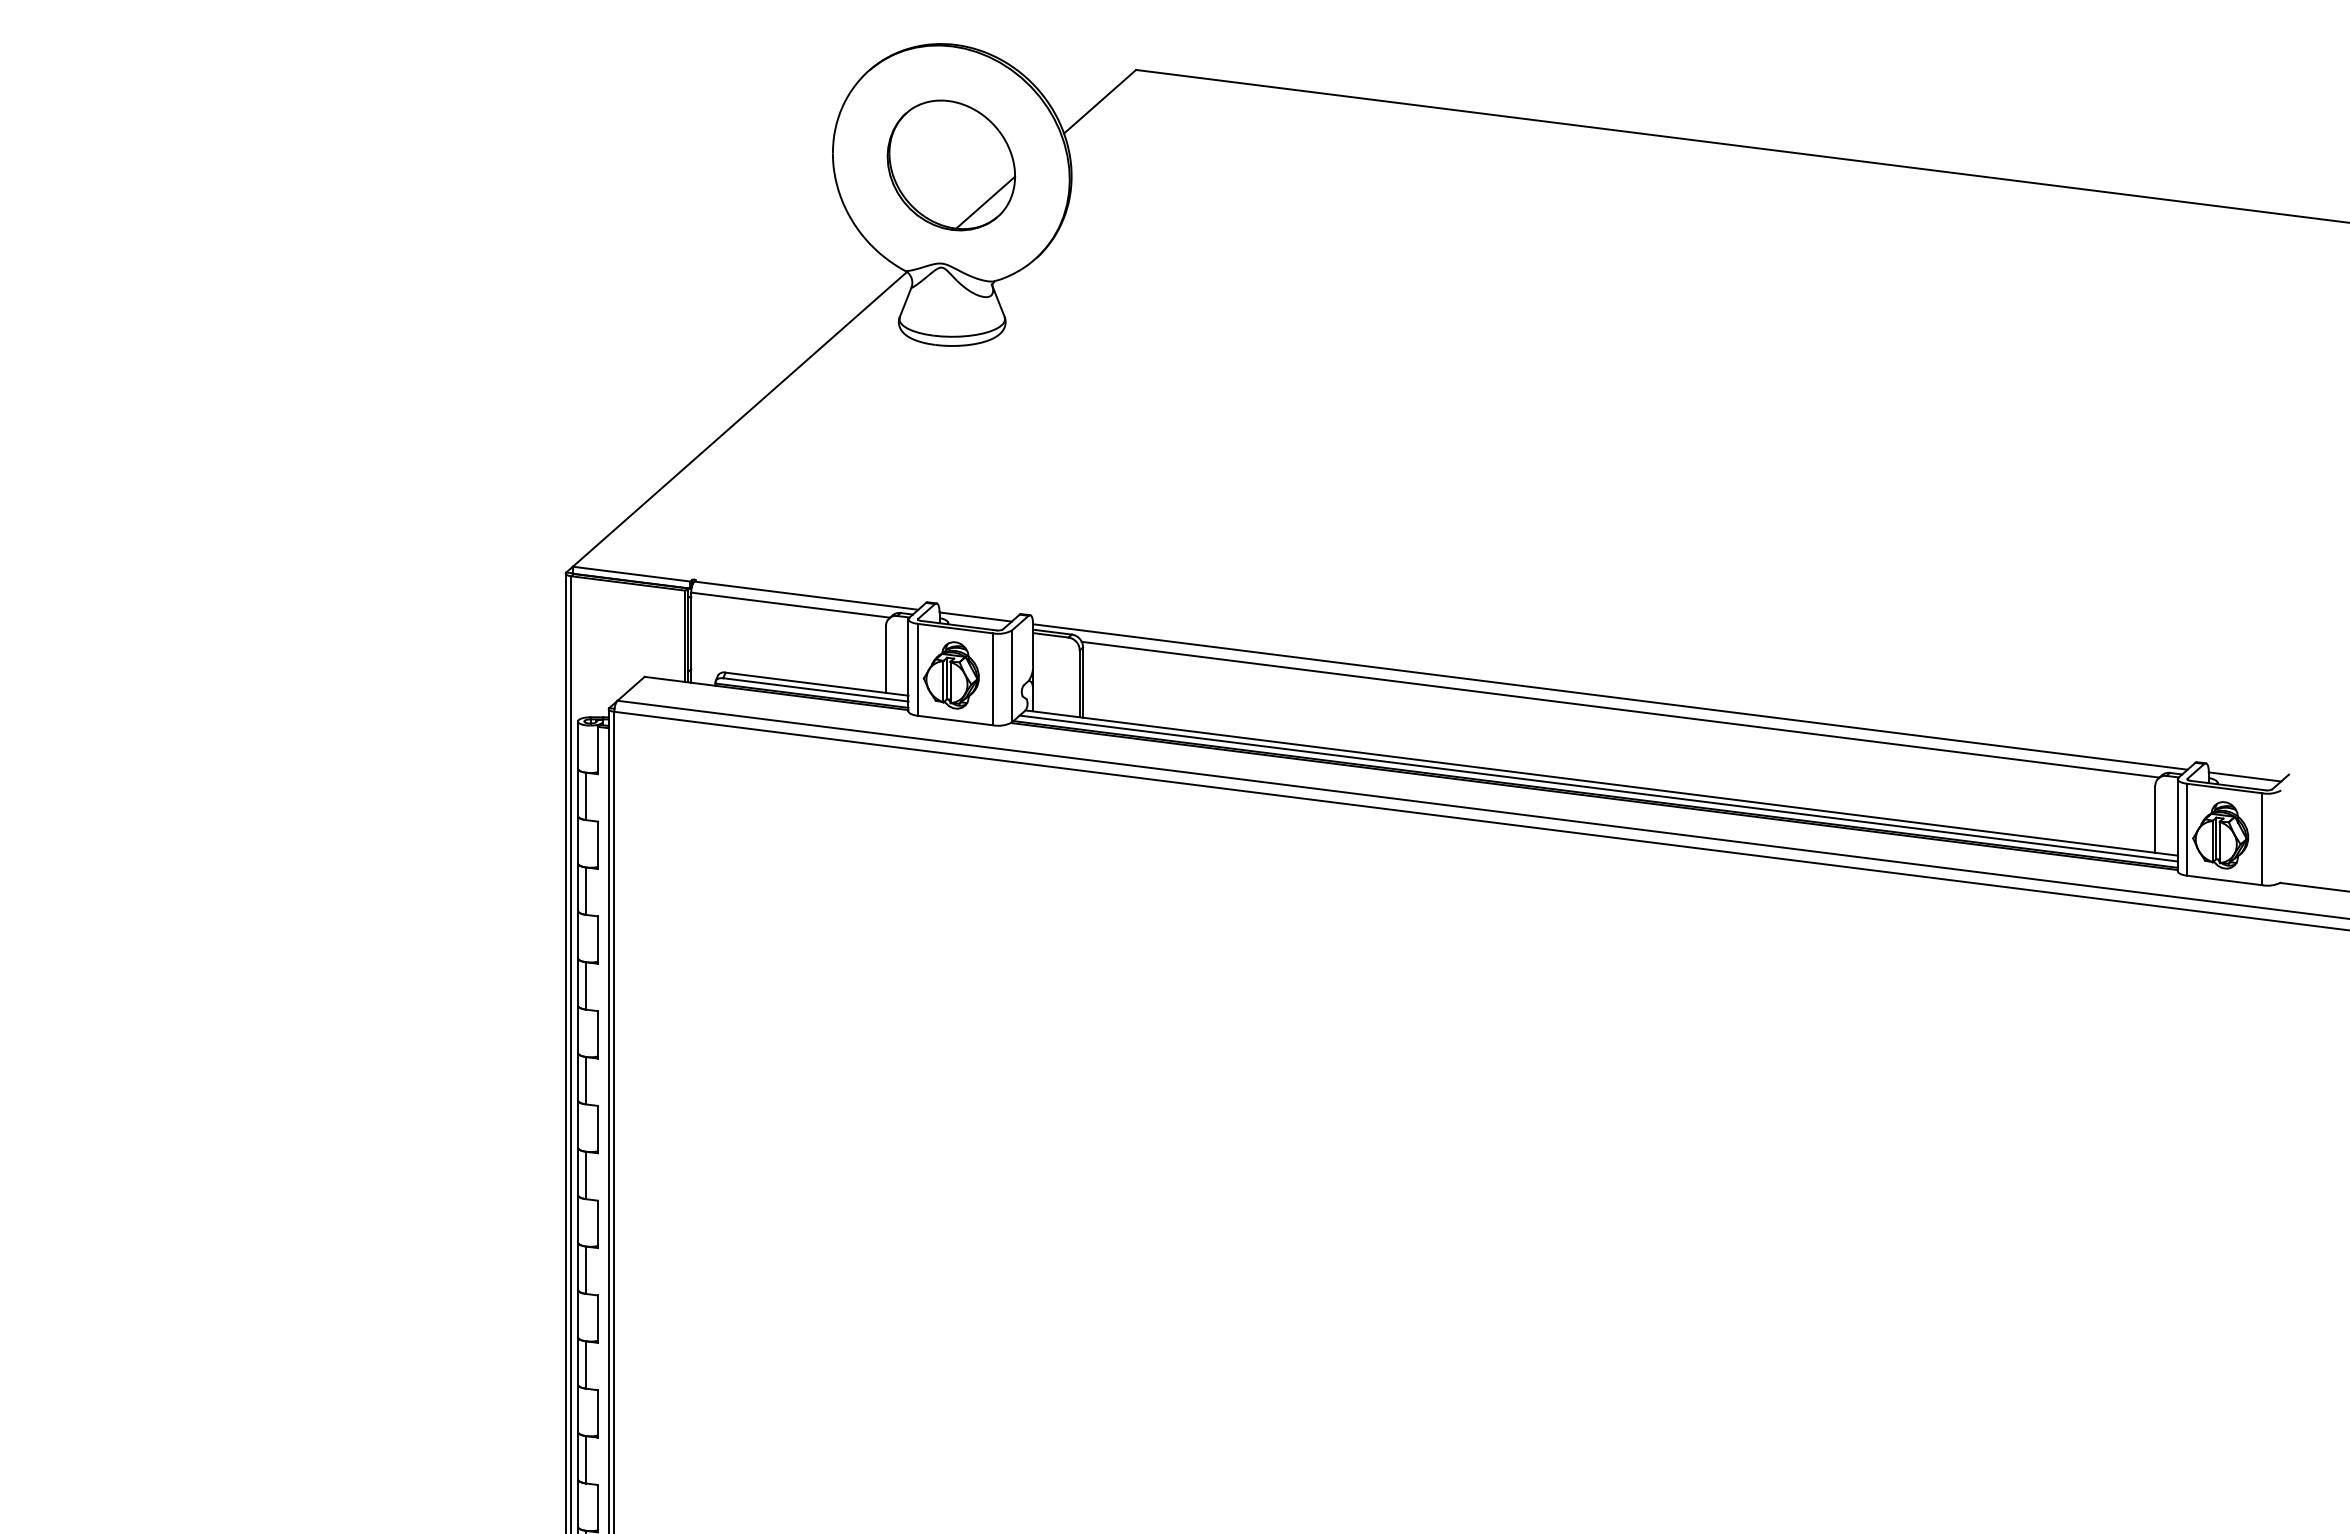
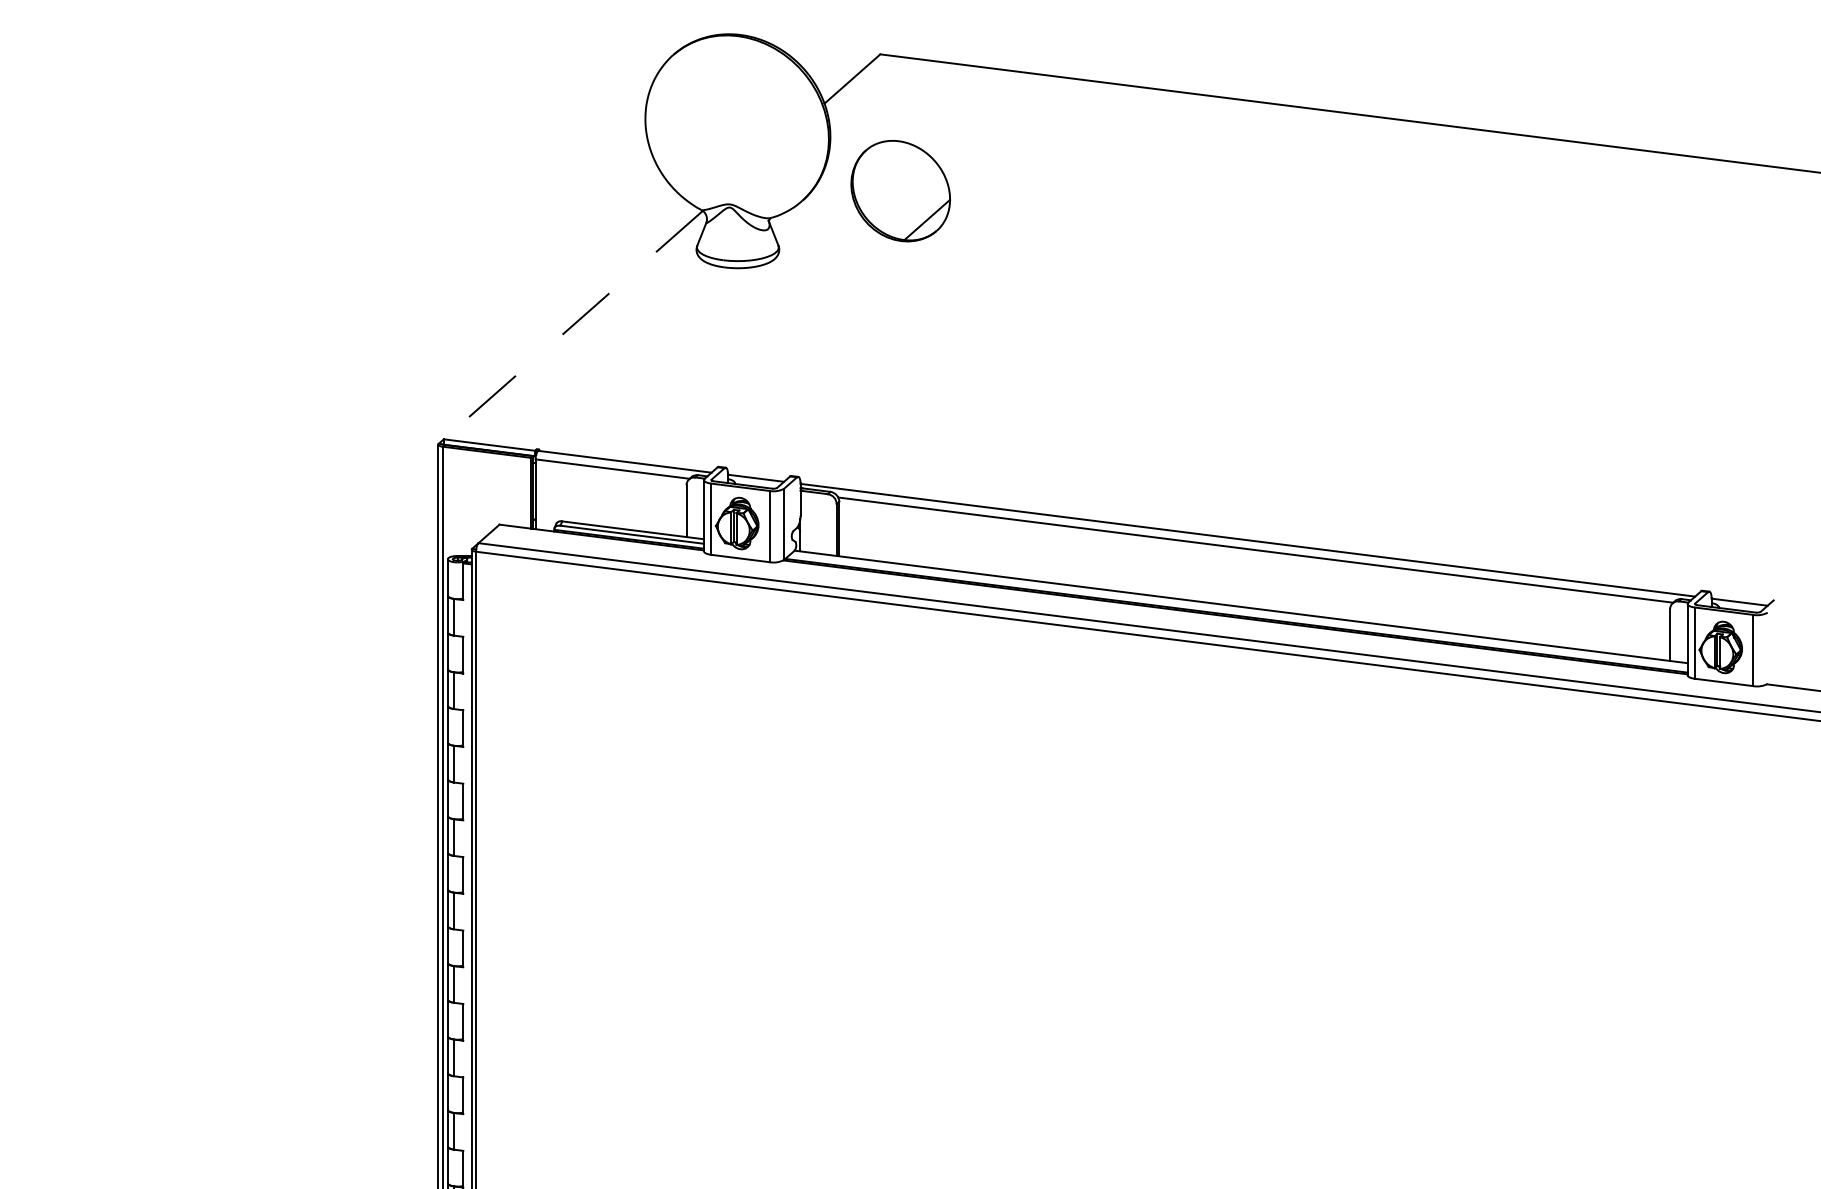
part: (951, 165) -> (900, 191), moved
line: (739, 419) -> (573, 325), solid -> dashed
line: (1598, 788) -> (1238, 611), removed

